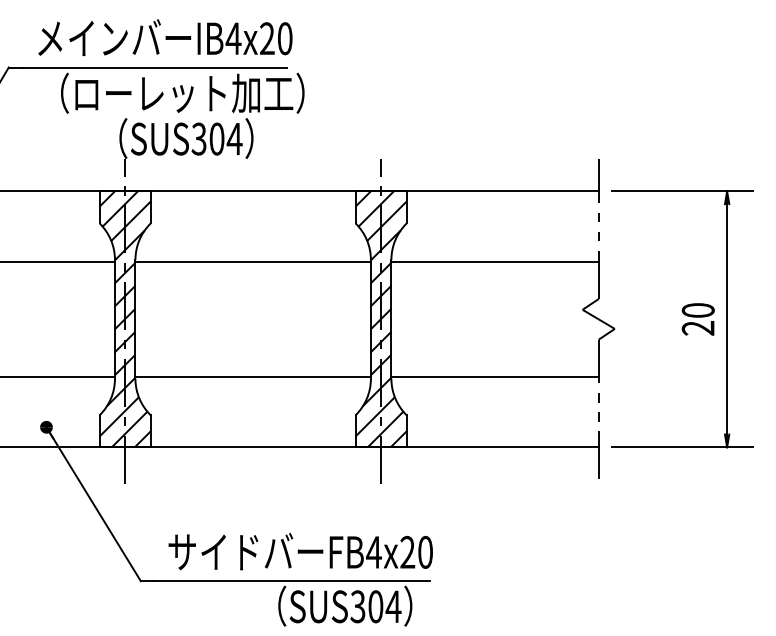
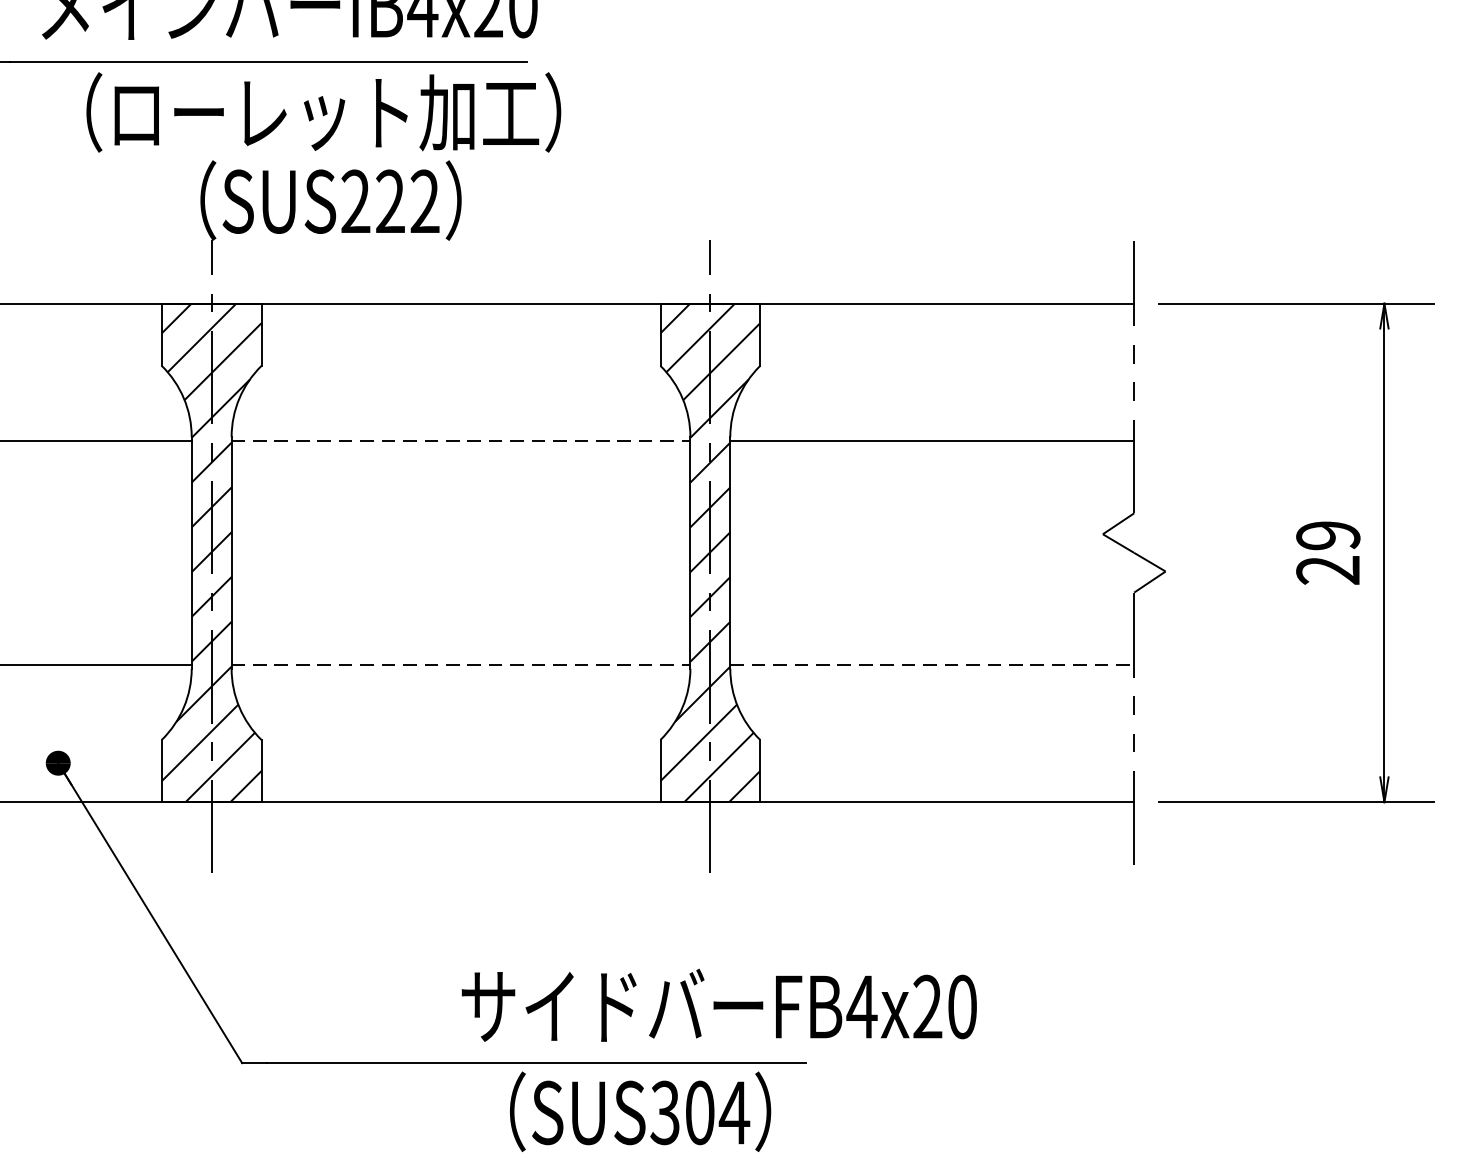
text: (216, 138) -> (389, 200), SUS304 -> SUS222
line: (253, 261) -> (461, 440), solid -> dashed
text: (697, 310) -> (1326, 535), 20 -> 29
line: (253, 376) -> (461, 664), solid -> dashed
line: (495, 376) -> (933, 664), solid -> dashed
text: (300, 551) -> (718, 1005), moved

